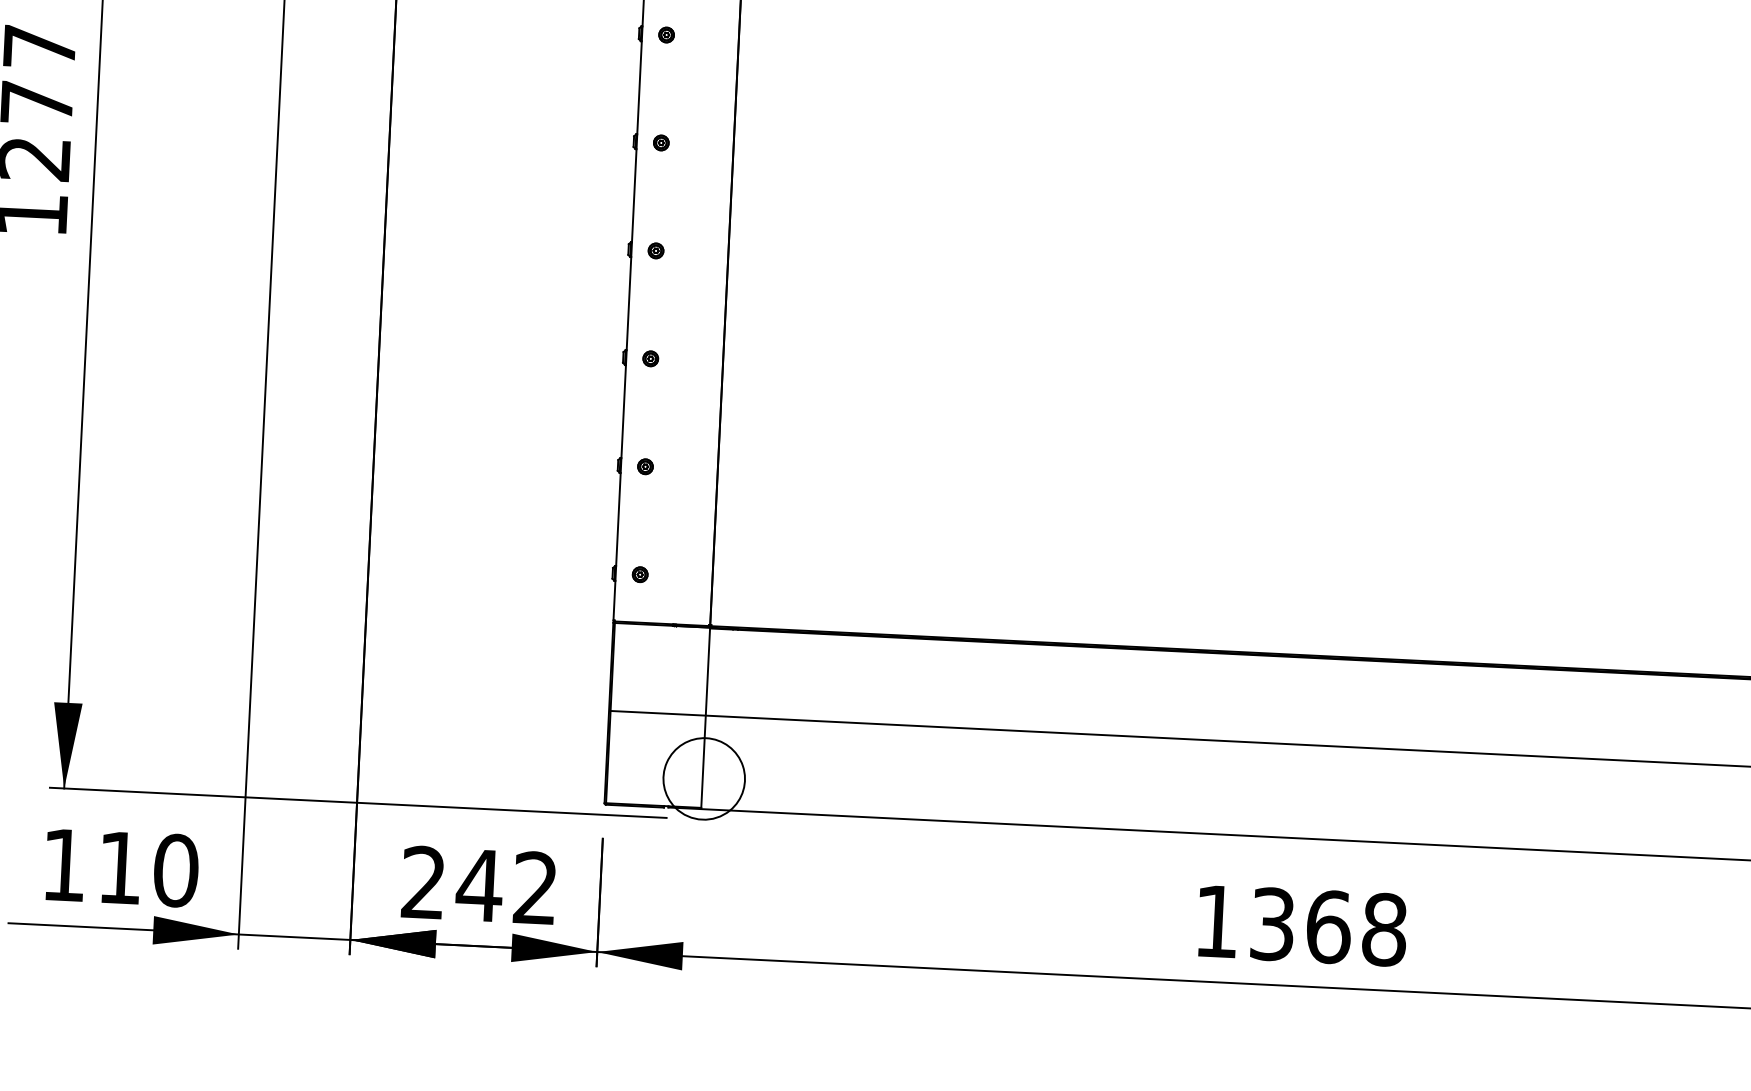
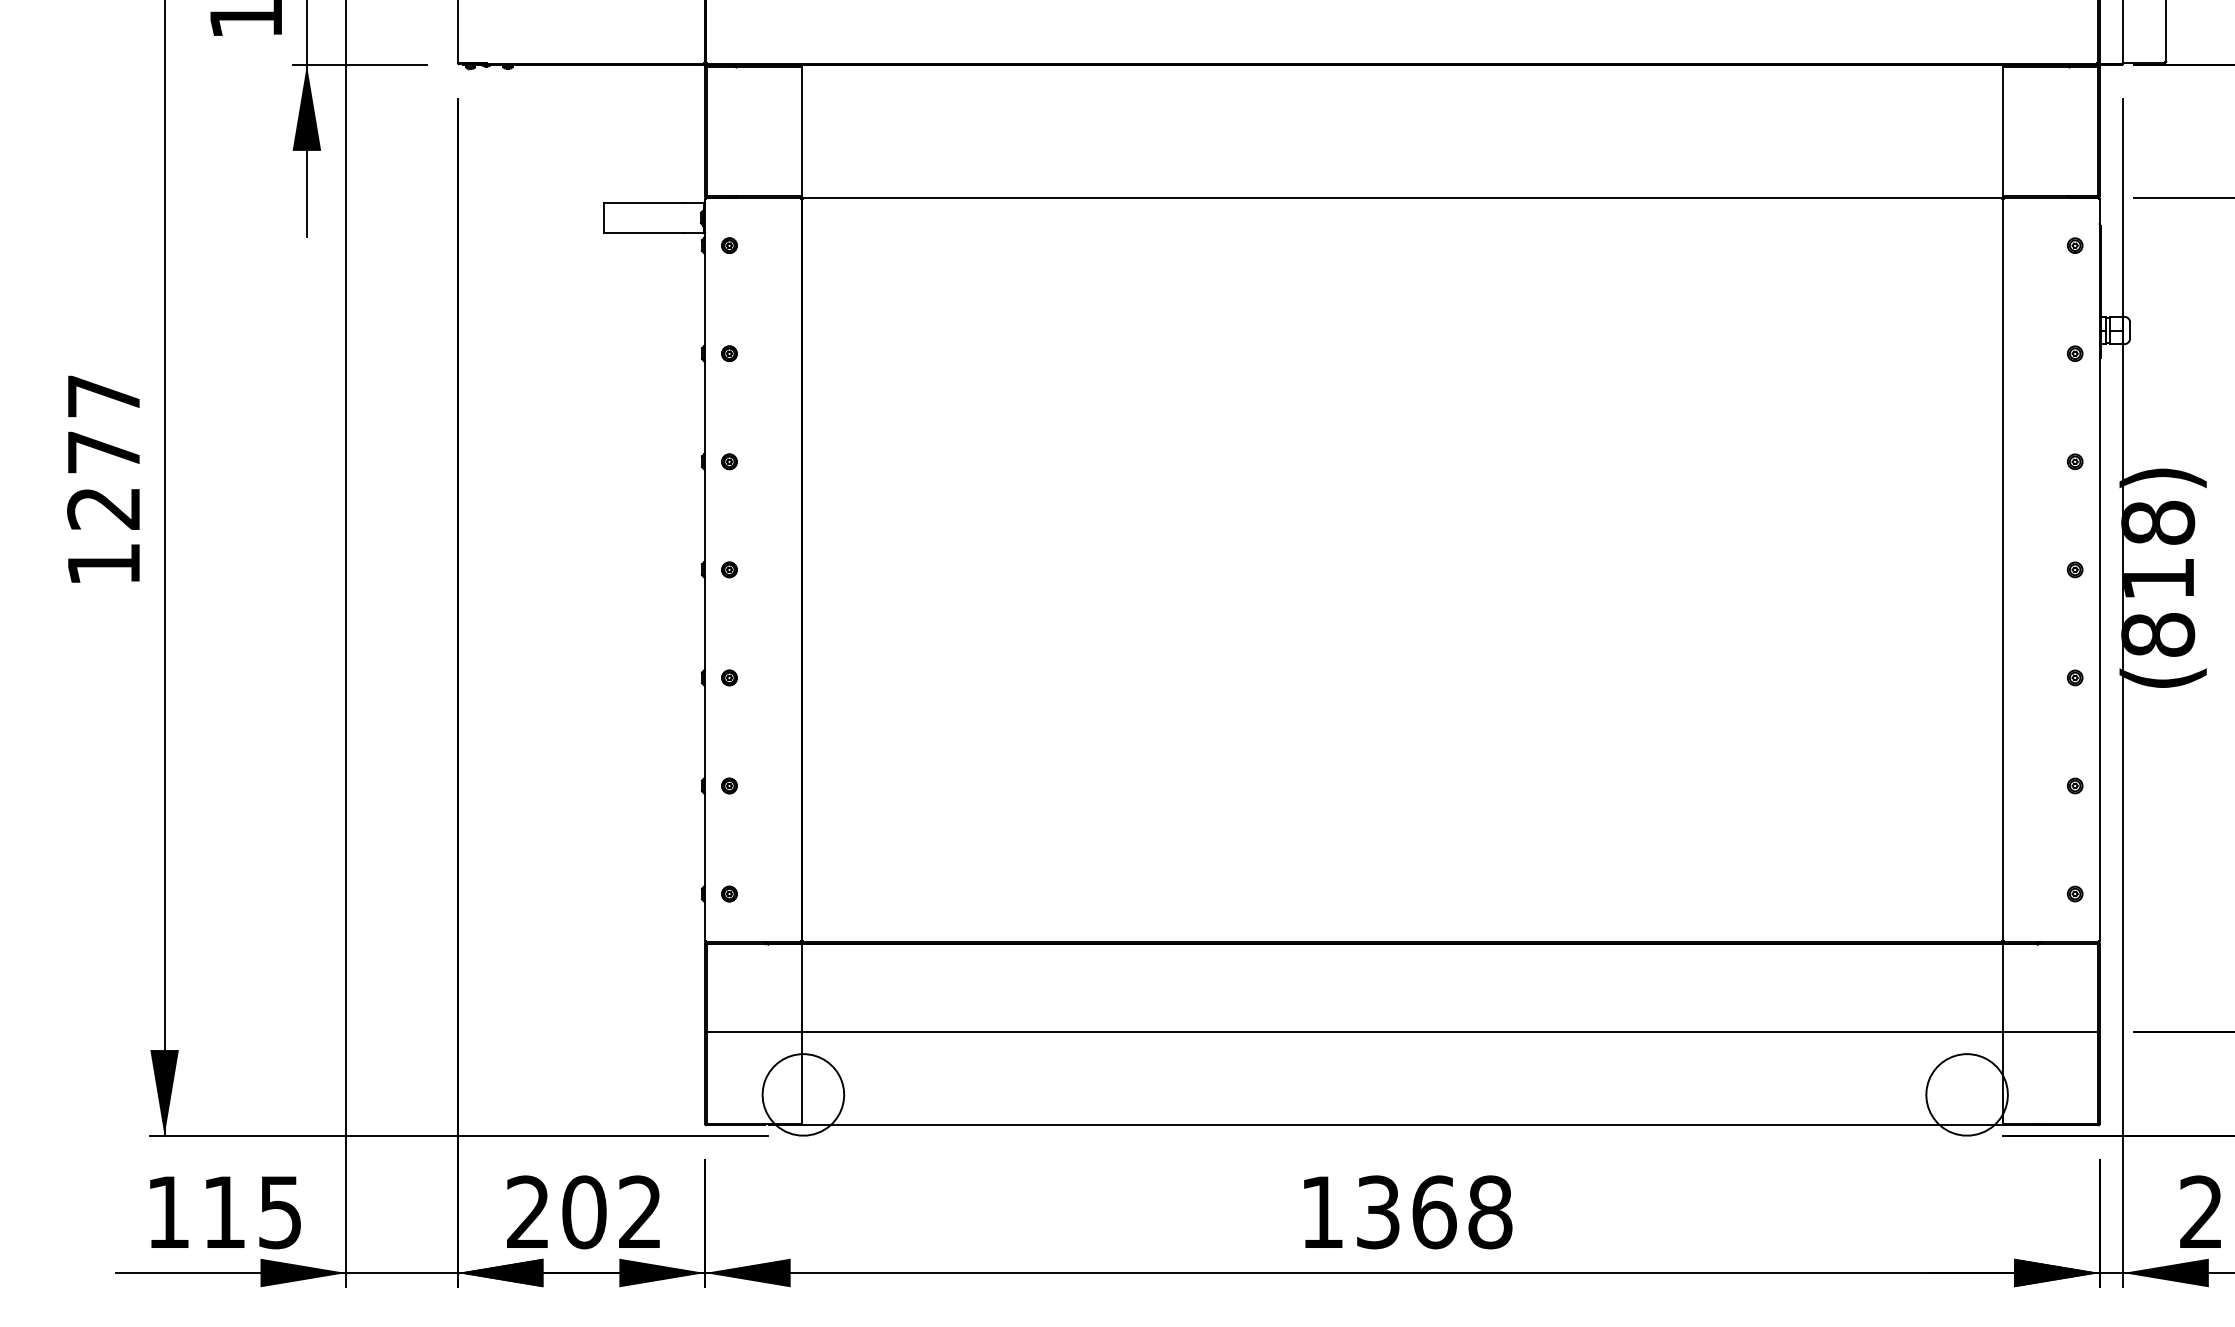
text: (176, 870) -> (280, 1212), 110 -> 115
text: (478, 885) -> (583, 1212), 242 -> 202

